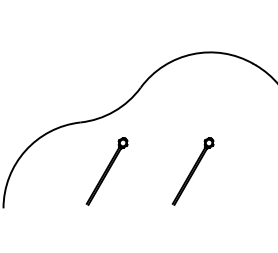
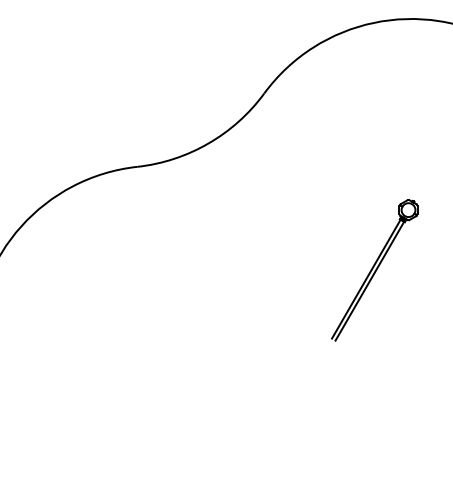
part: (106, 171) -> (192, 270), removed

